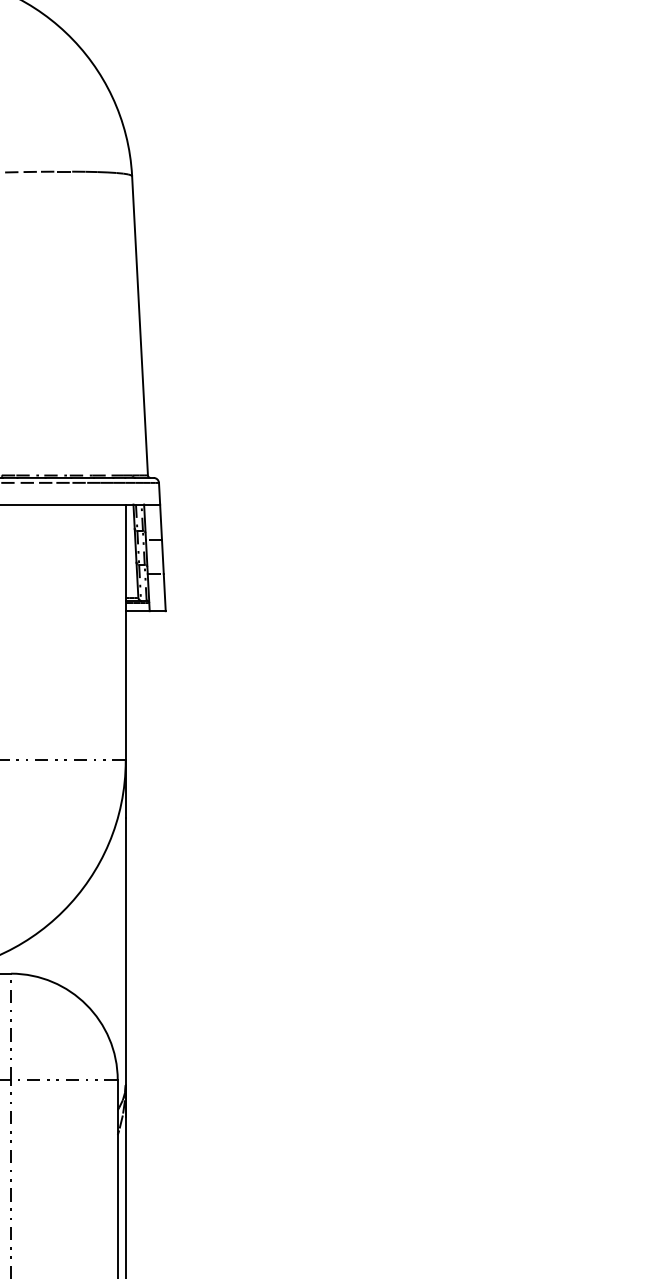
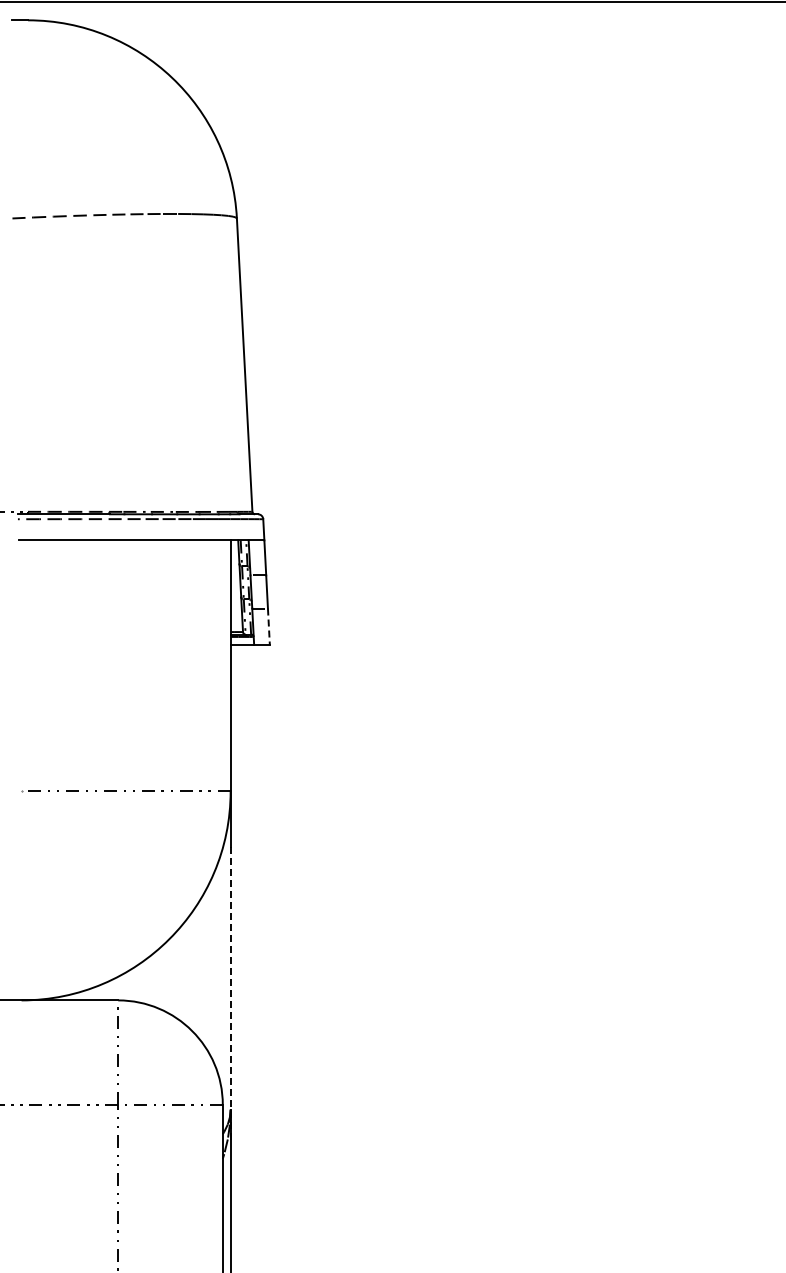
line: (164, 593) -> (268, 627), solid -> dashed
line: (125, 967) -> (230, 994), solid -> dashed

